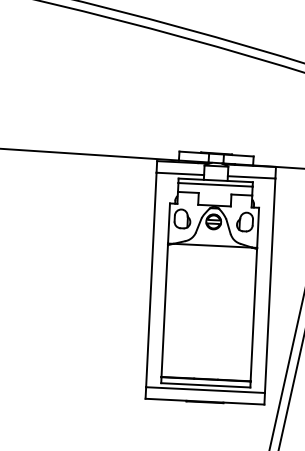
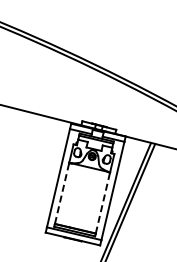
line: (163, 312) -> (61, 194), solid -> dashed
line: (254, 313) -> (103, 202), solid -> dashed

